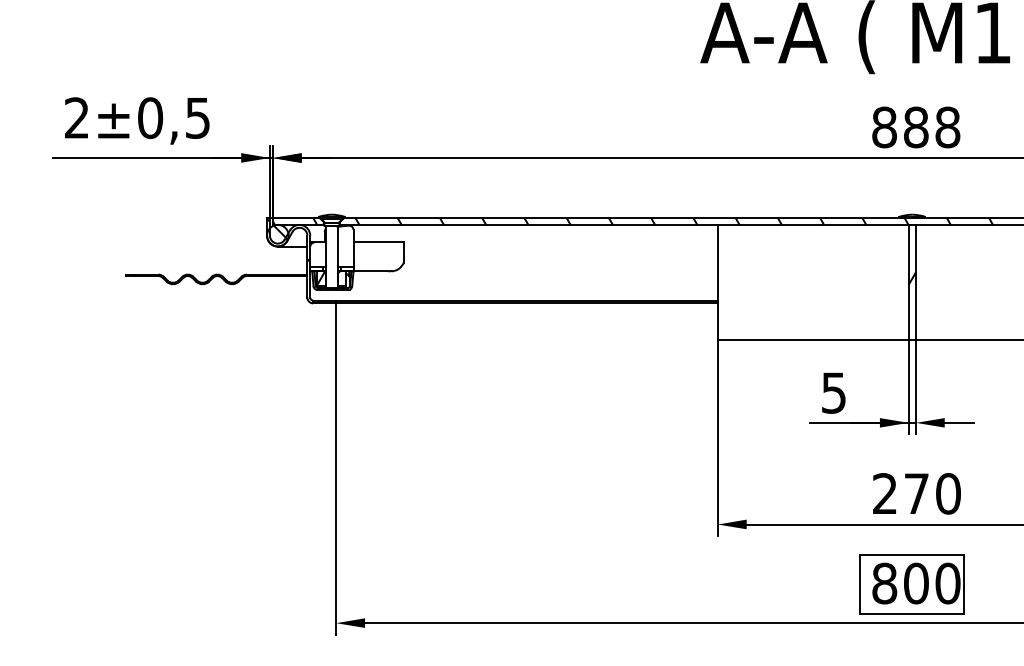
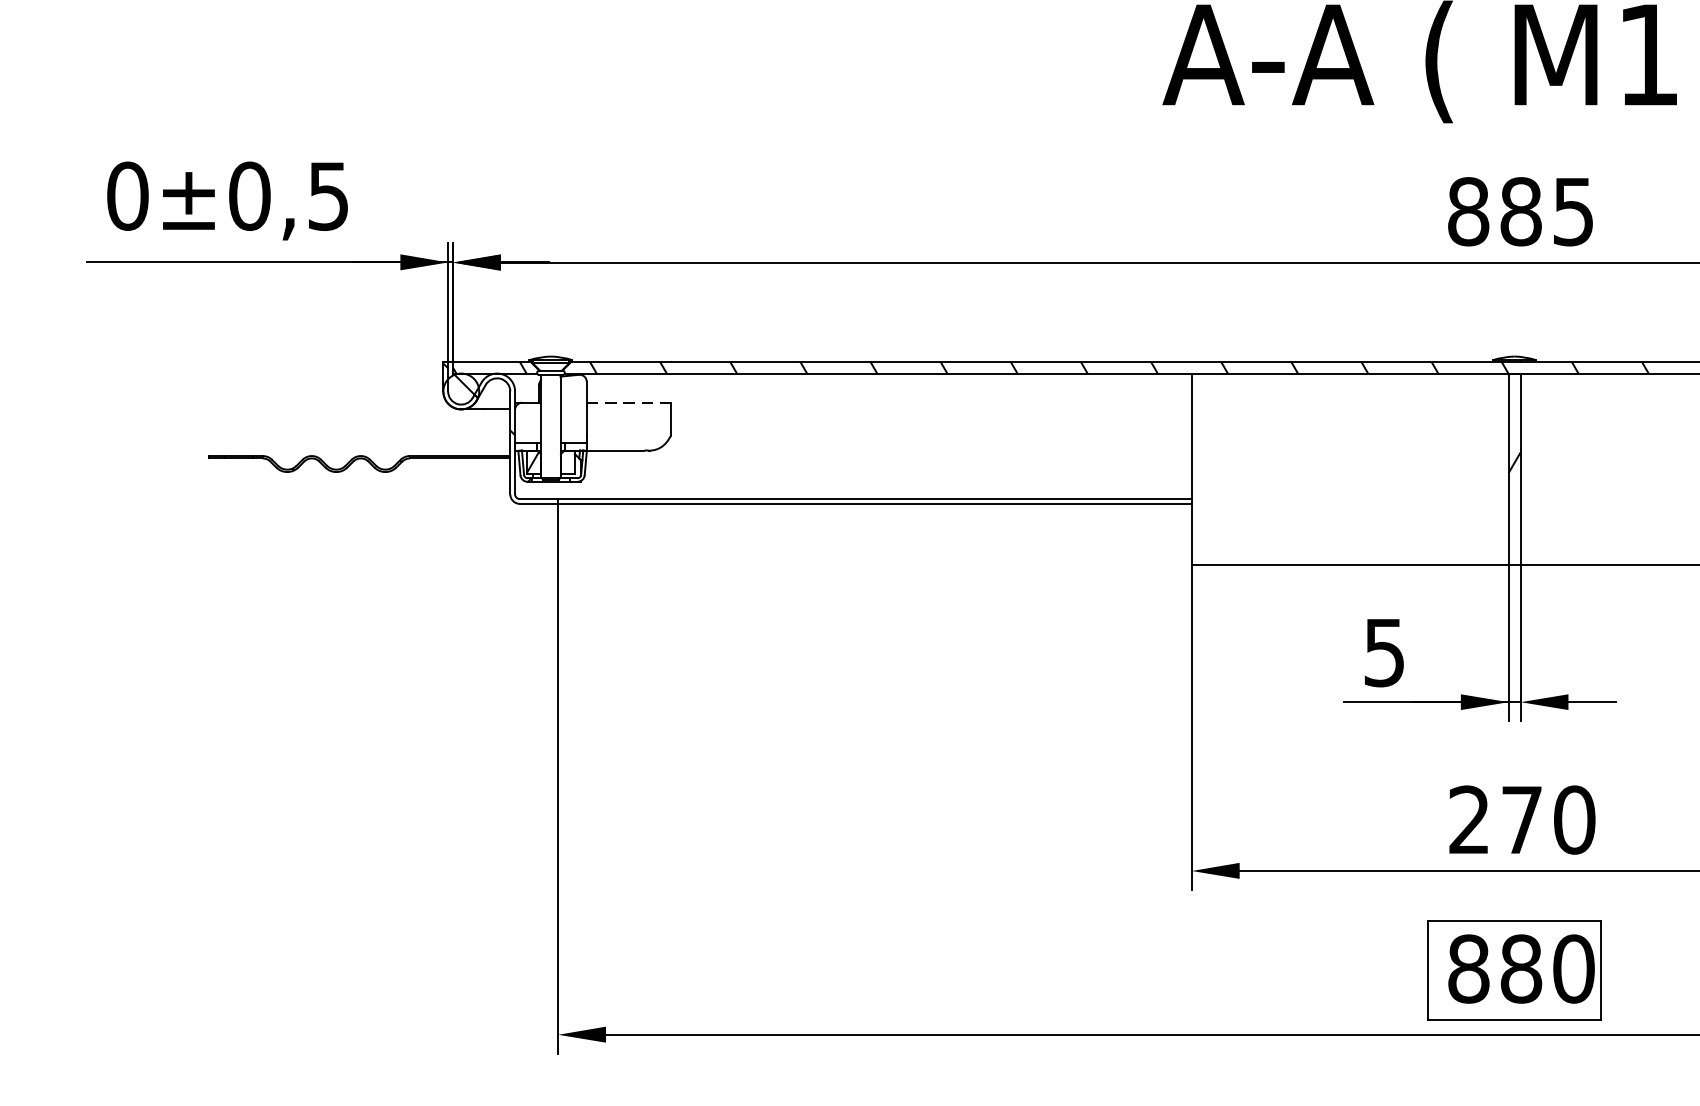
text: (76, 117) -> (126, 195), 2 -> 0
text: (947, 127) -> (1573, 211), 888 -> 885
line: (379, 242) -> (630, 402), solid -> dashed
text: (916, 583) -> (1521, 968), 800 -> 880

